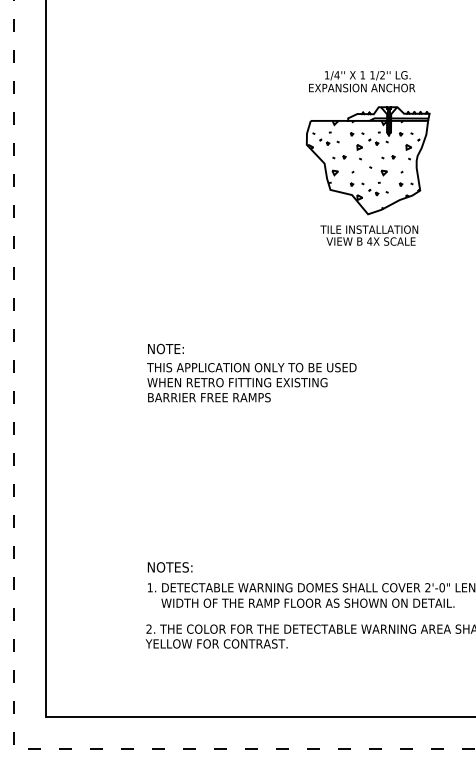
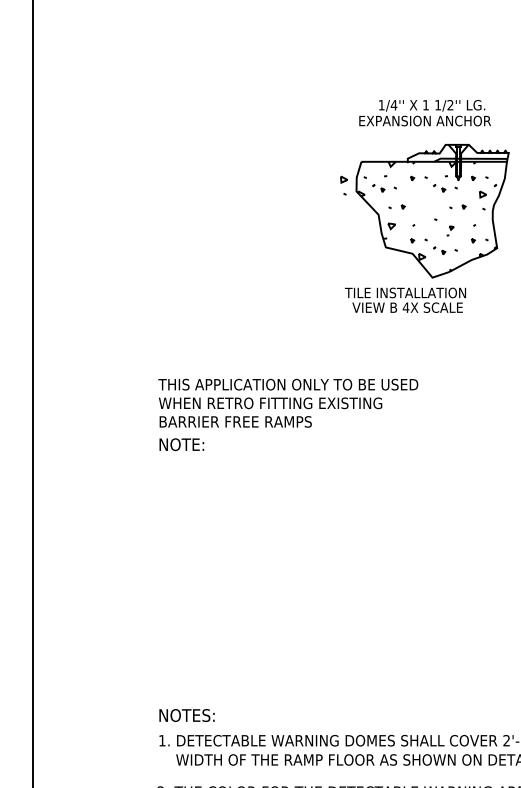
part: (359, 152) -> (343, 186), moved
part: (382, 176) -> (450, 230), size x0.6
text: (369, 235) -> (405, 300), moved
text: (251, 382) -> (287, 403), moved

